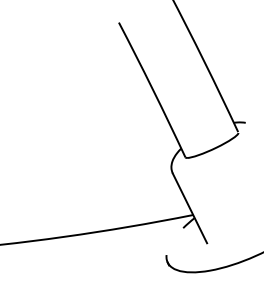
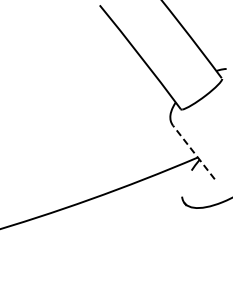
line: (189, 208) -> (193, 152), solid -> dashed

